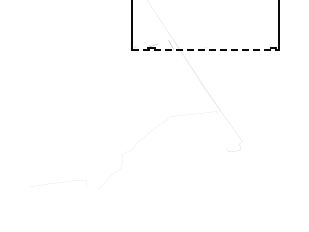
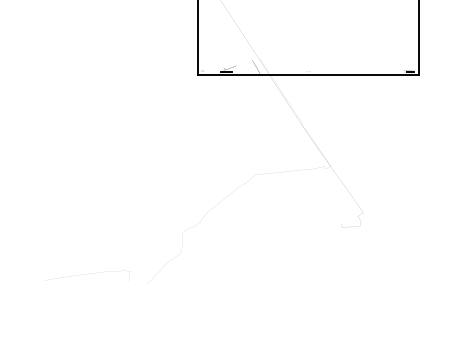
line: (206, 49) -> (309, 74), dashed -> solid

